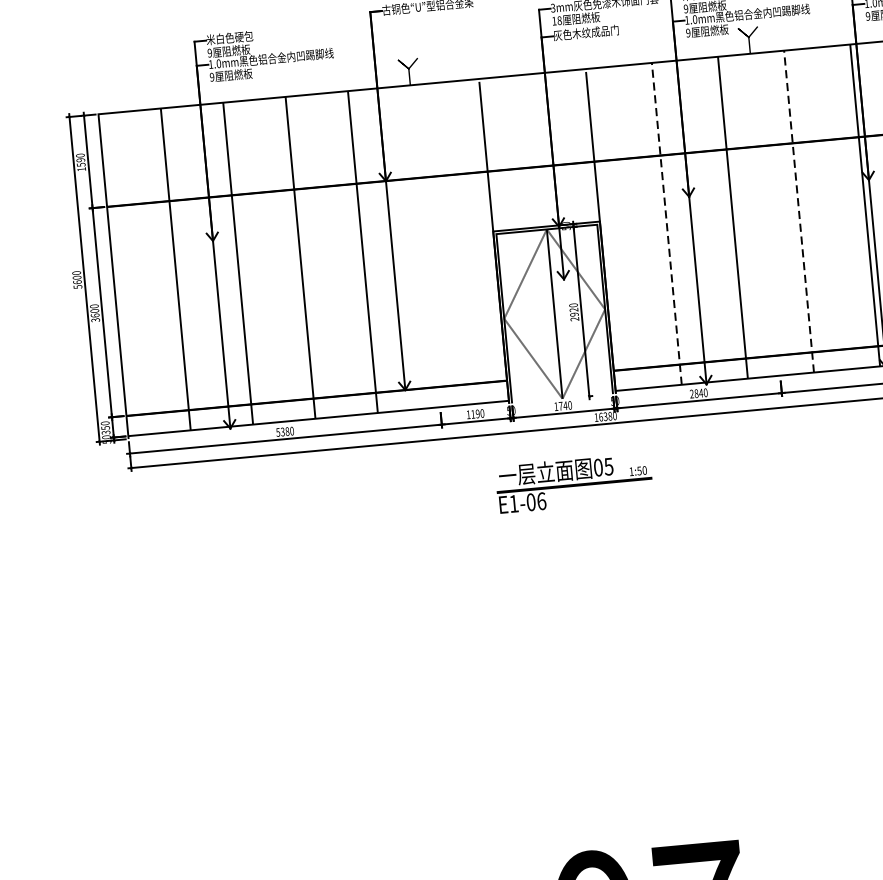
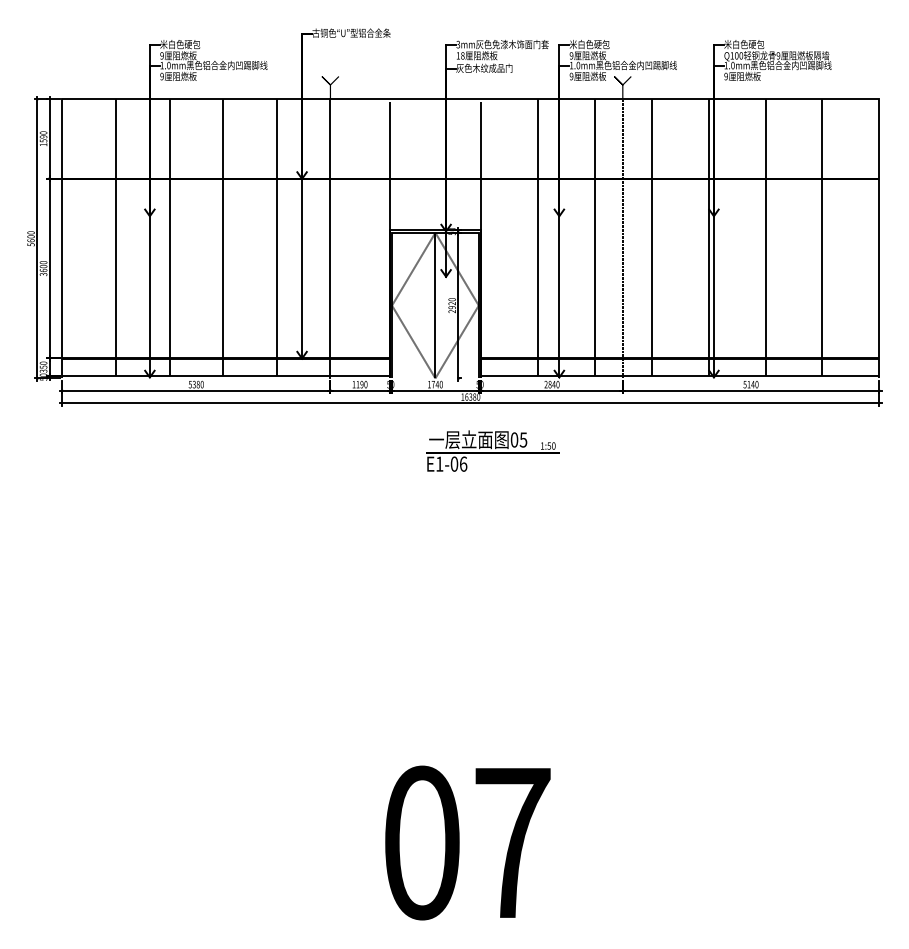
line: (798, 211) -> (651, 237), dashed -> solid
line: (765, 215) -> (622, 238), added
line: (667, 223) -> (538, 237), dashed -> solid
line: (425, 247) -> (330, 238), added
text: (573, 482) -> (492, 450), moved

